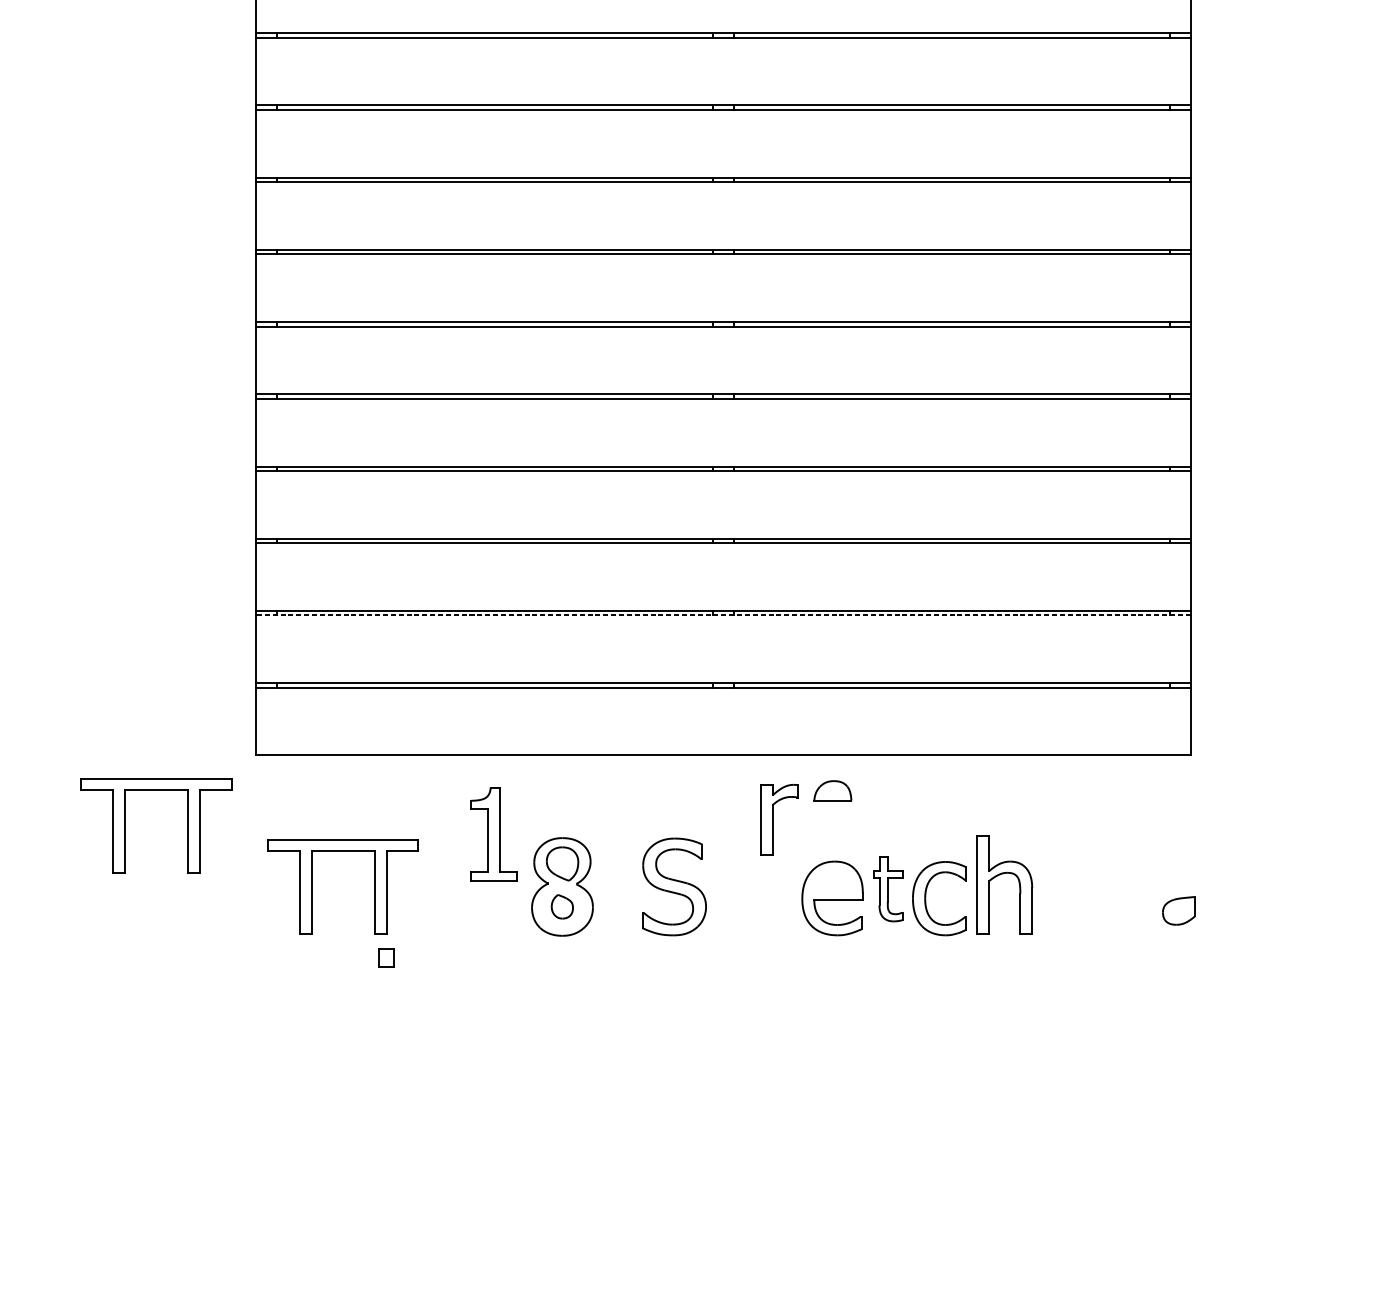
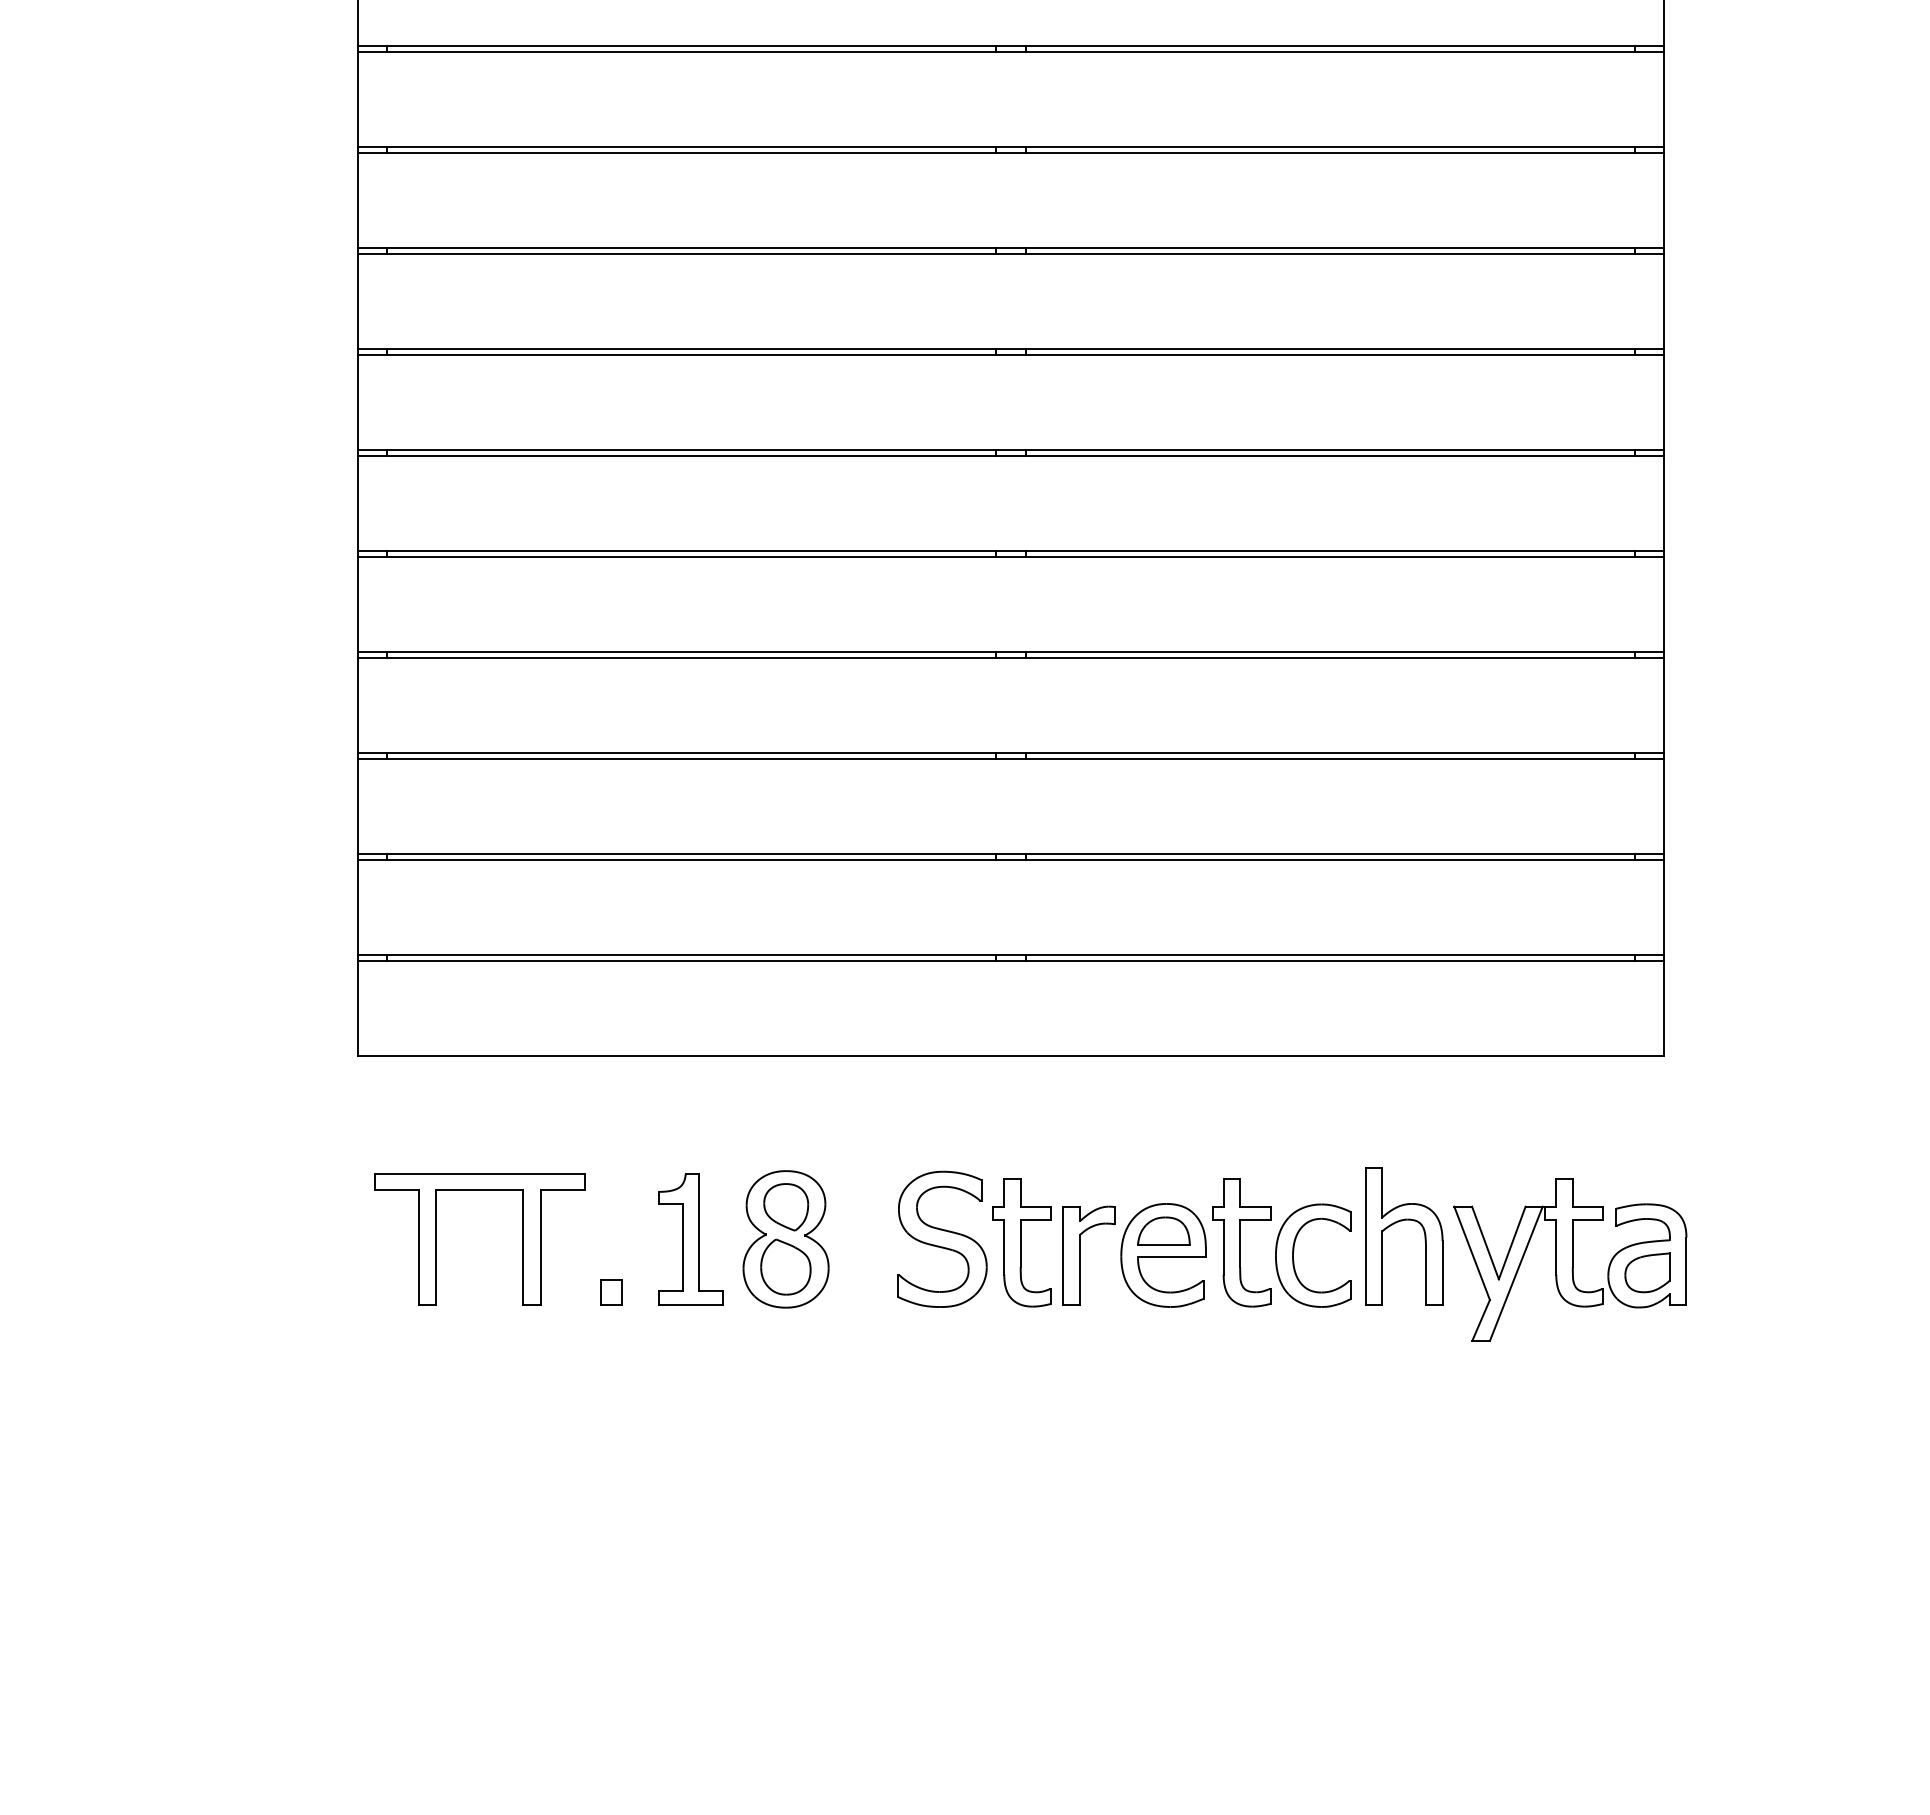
line: (723, 615) -> (1010, 859), dashed -> solid
part: (832, 790) -> (1163, 1230), moved
part: (773, 819) -> (1080, 1255), moved
part: (125, 826) -> (175, 1154), removed
part: (494, 834) -> (690, 1239), moved
part: (730, 889) -> (1021, 1242), added
part: (888, 889) -> (1241, 1242), size x1.43
part: (1123, 901) -> (1570, 1259), added
part: (562, 906) -> (785, 1266), size x1.67
part: (386, 958) -> (611, 1292), moved

